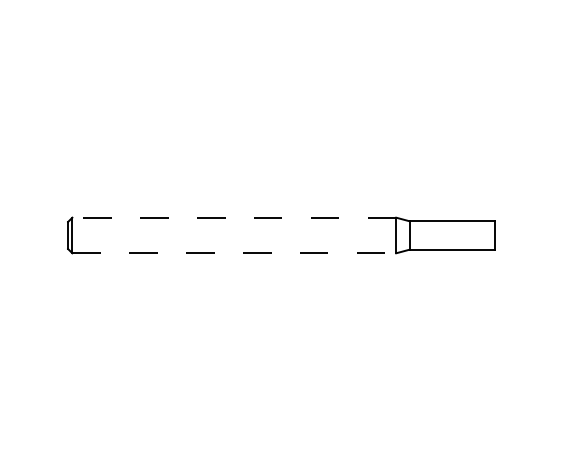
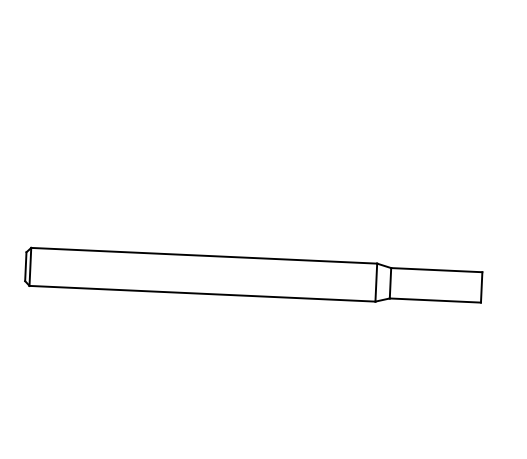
line: (234, 217) -> (204, 255), dashed -> solid
line: (234, 253) -> (202, 294), dashed -> solid

